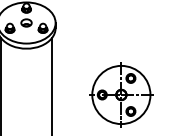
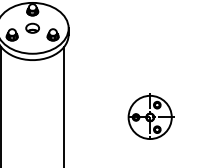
part: (121, 95) -> (150, 117), size x0.6

